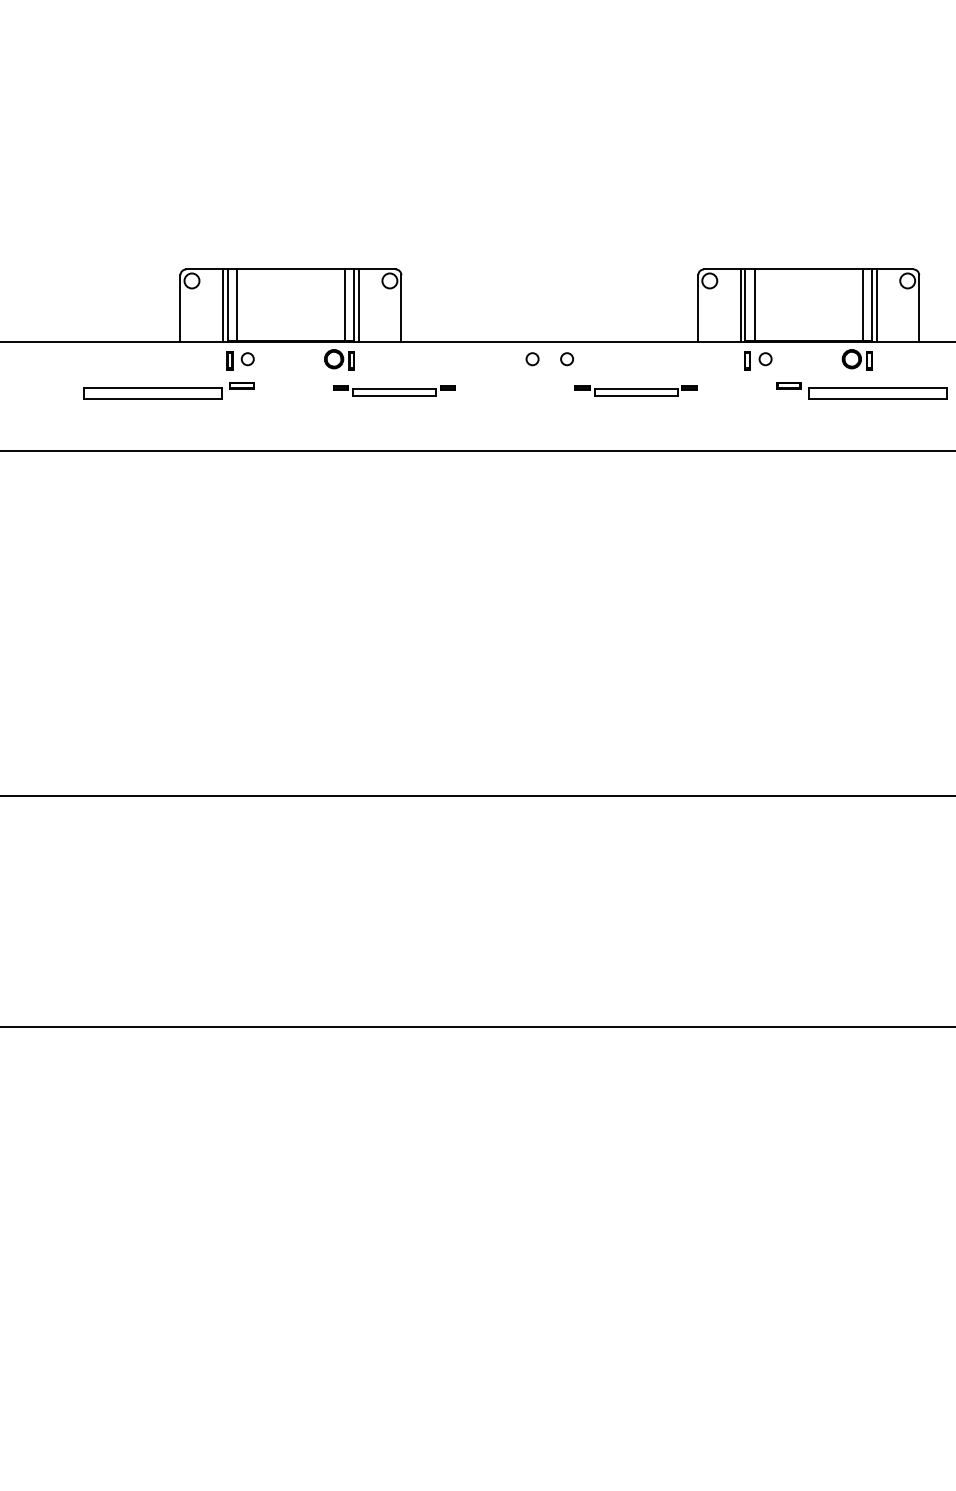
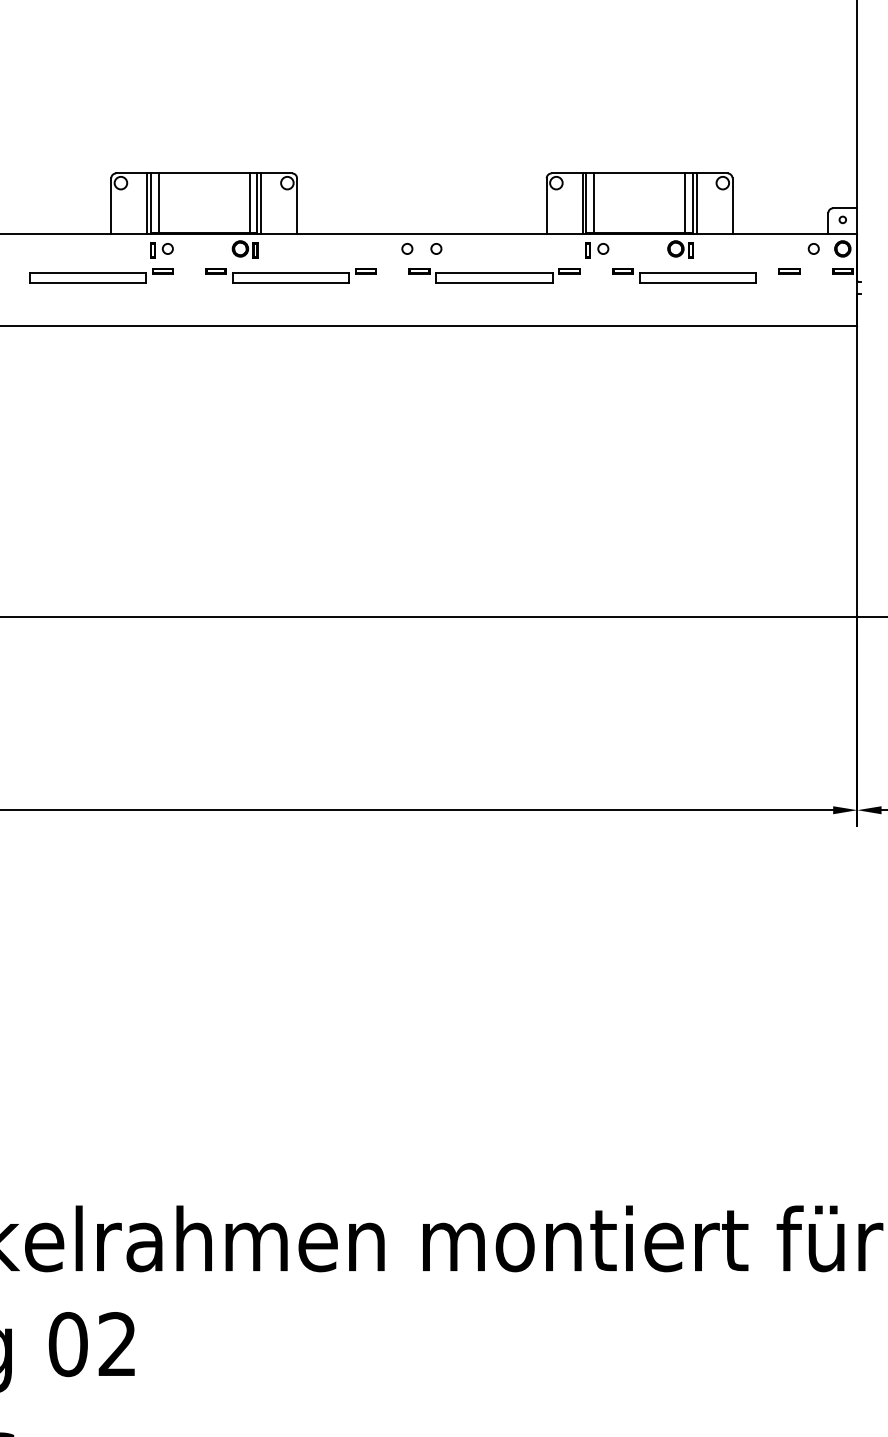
part: (393, 390) -> (290, 275), size x1.67
part: (636, 390) -> (494, 275), size x1.67

